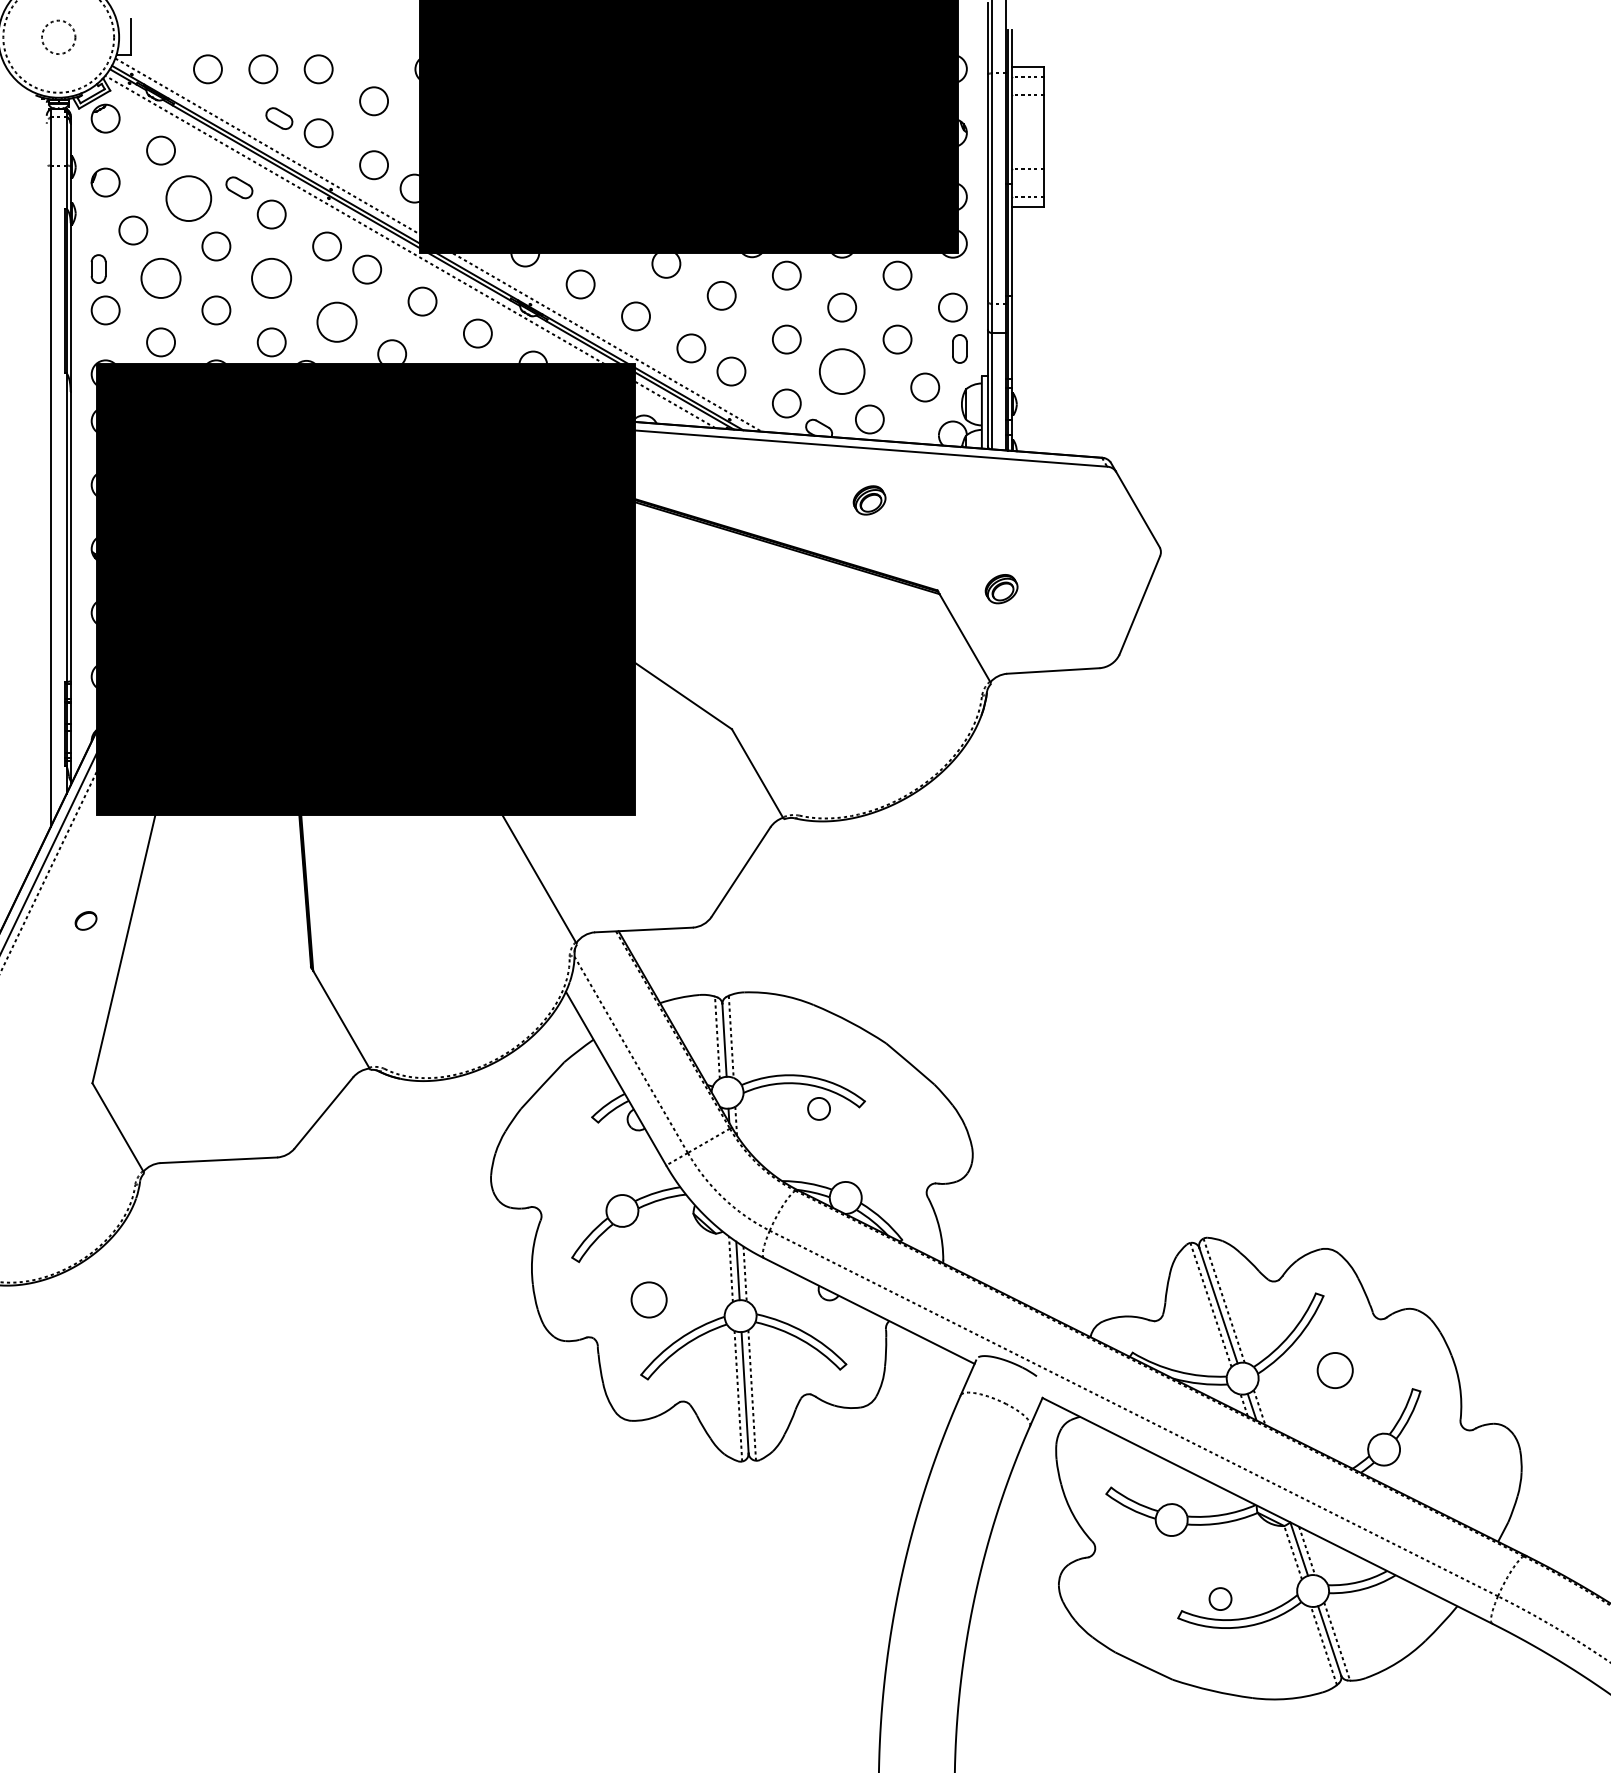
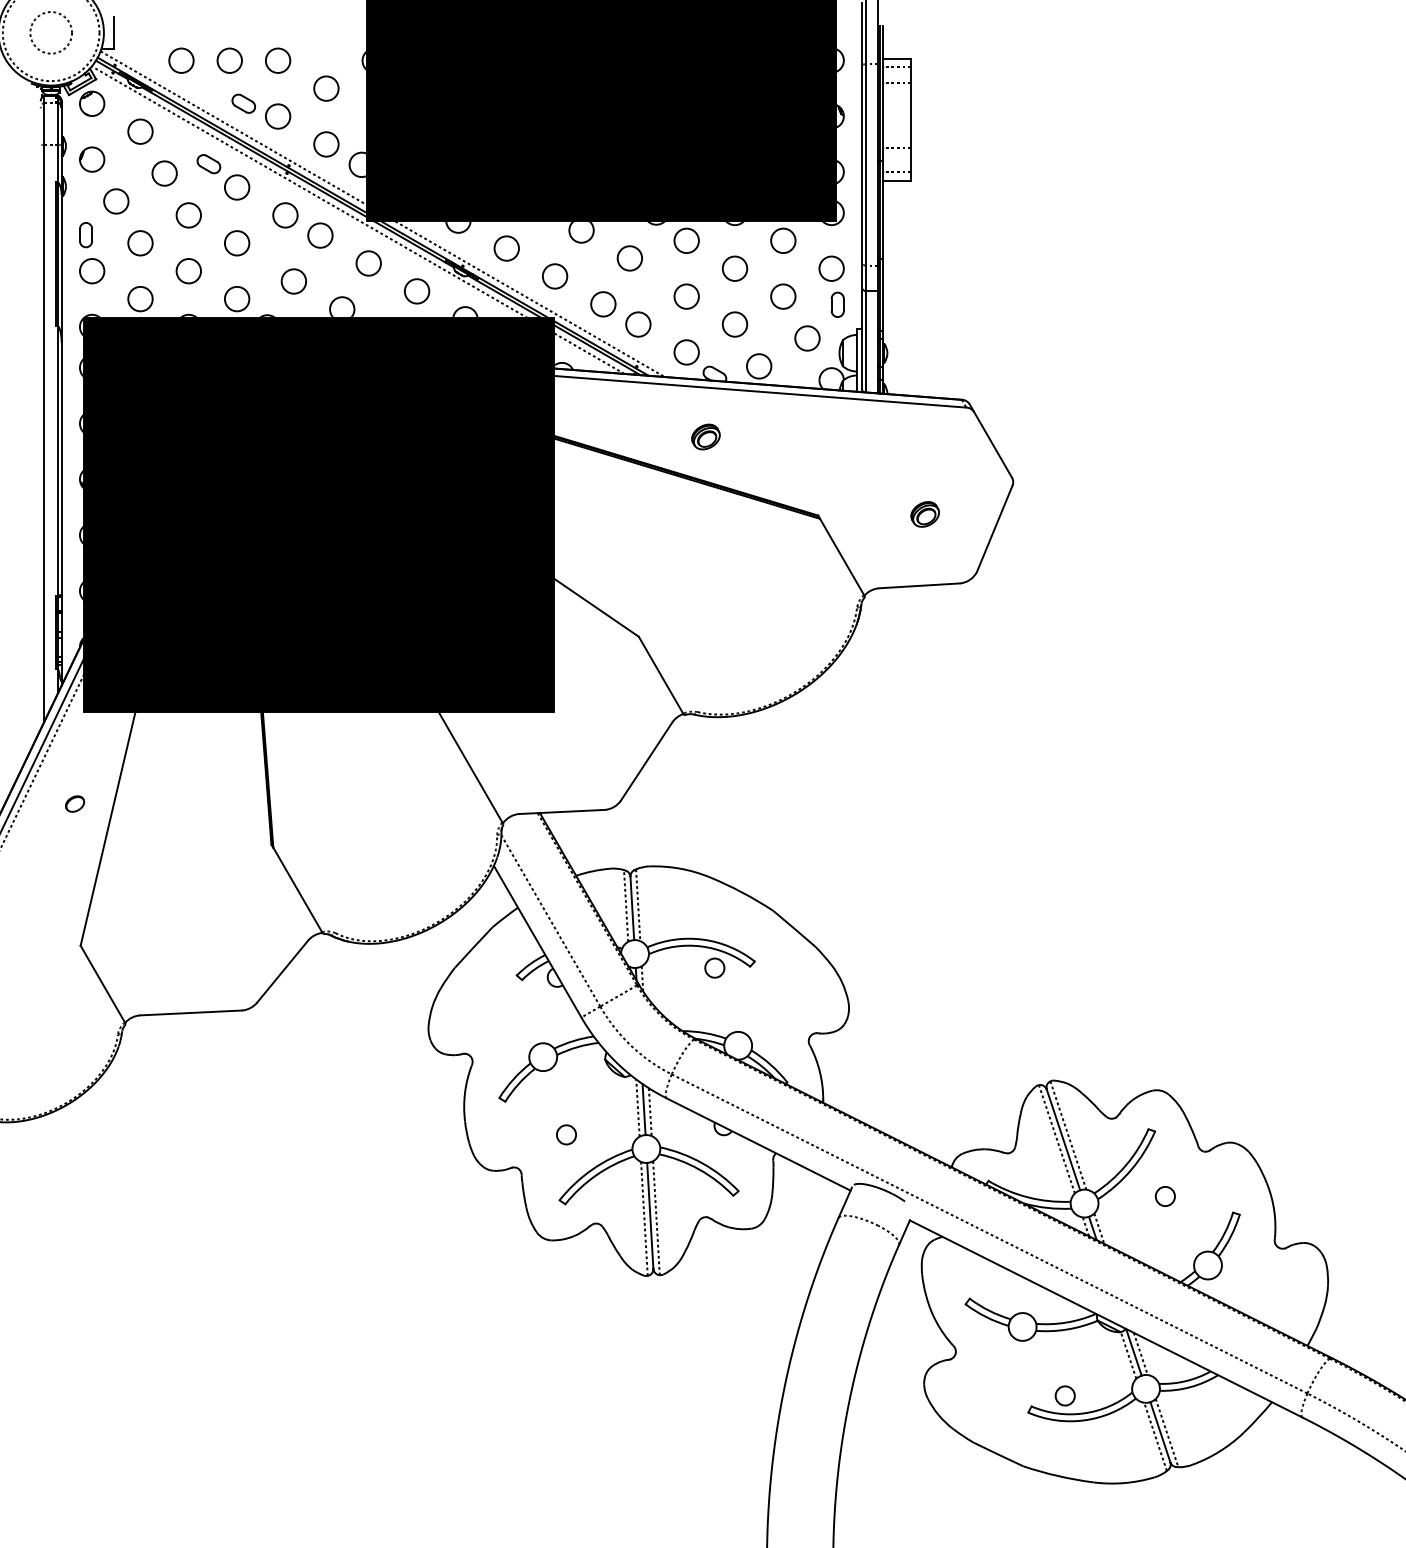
circle: (59, 36) -> (51, 32), size x1.43
circle: (188, 198) -> (164, 173), size x0.62
circle: (161, 278) -> (140, 243), size x0.71
circle: (272, 278) -> (237, 243), size x0.71
circle: (336, 322) -> (293, 281), size x0.71
circle: (841, 371) -> (734, 324), size x0.62
part: (869, 499) -> (705, 436), moved
part: (1000, 589) -> (924, 514), moved
circle: (649, 1299) -> (566, 1134), size x0.62
circle: (1334, 1370) -> (1164, 1196), size x0.62

